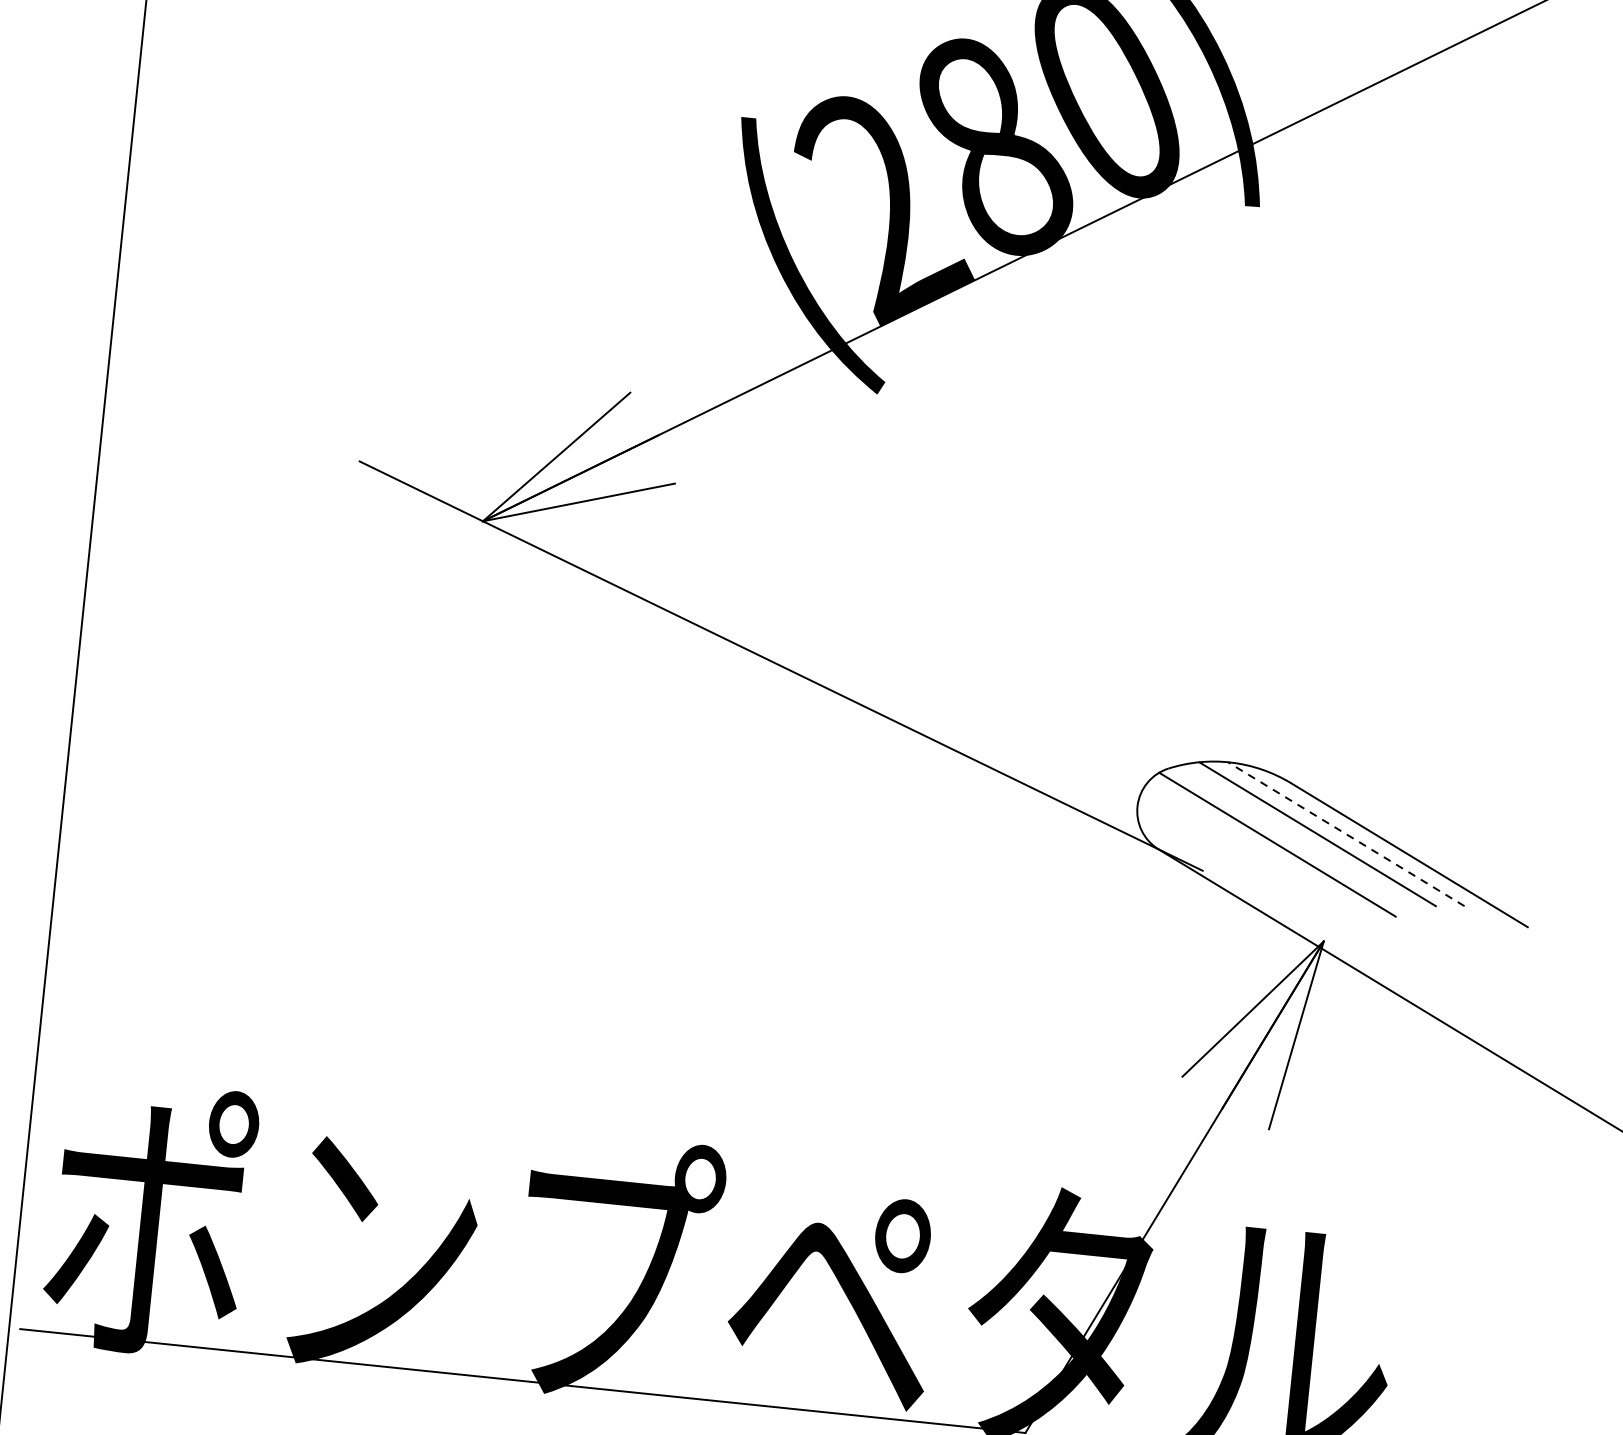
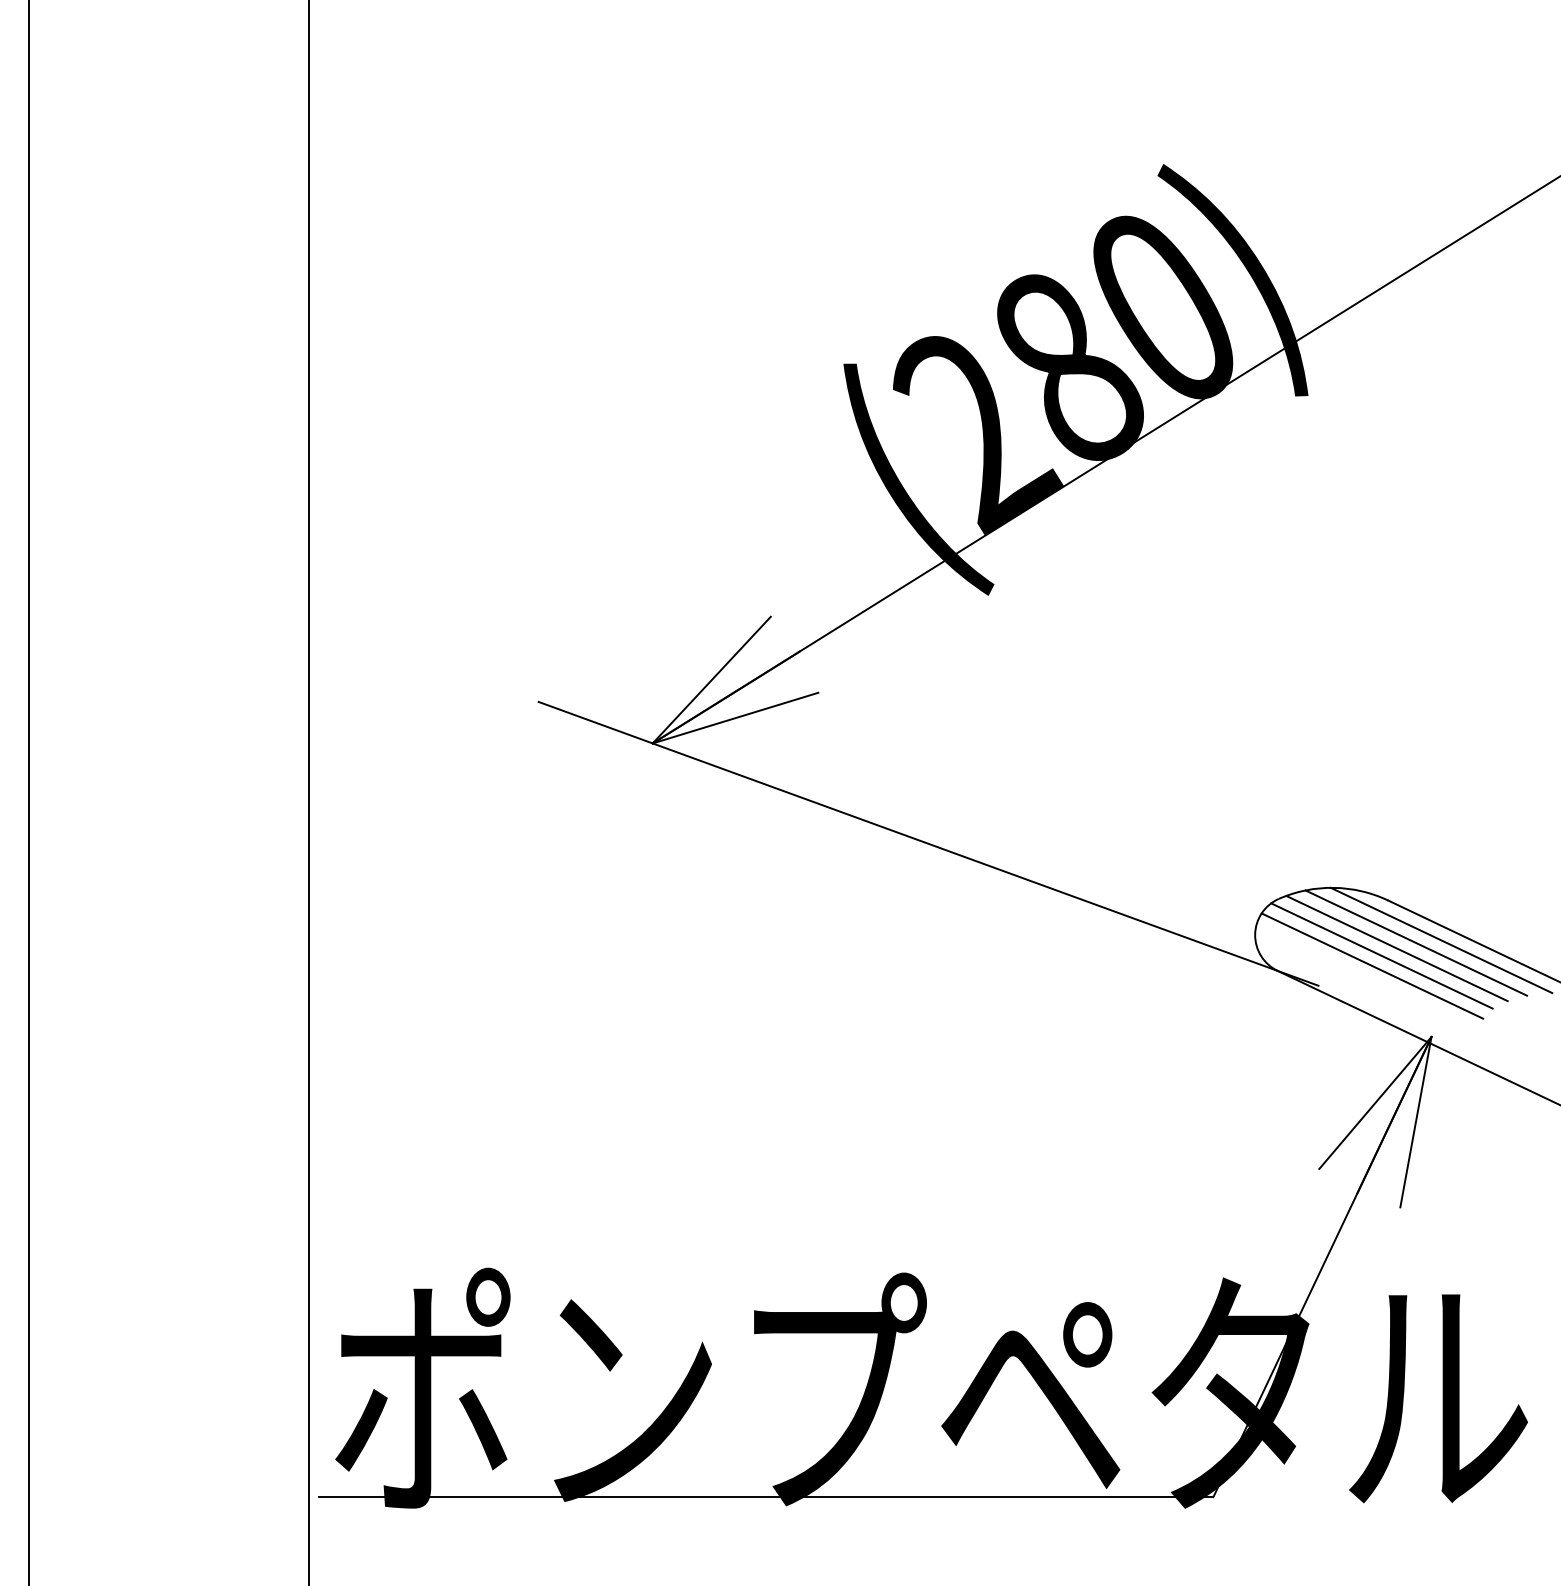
line: (1346, 834) -> (1441, 940), dashed -> solid
line: (1294, 838) -> (1396, 948), added
line: (1265, 854) -> (1372, 965), added

